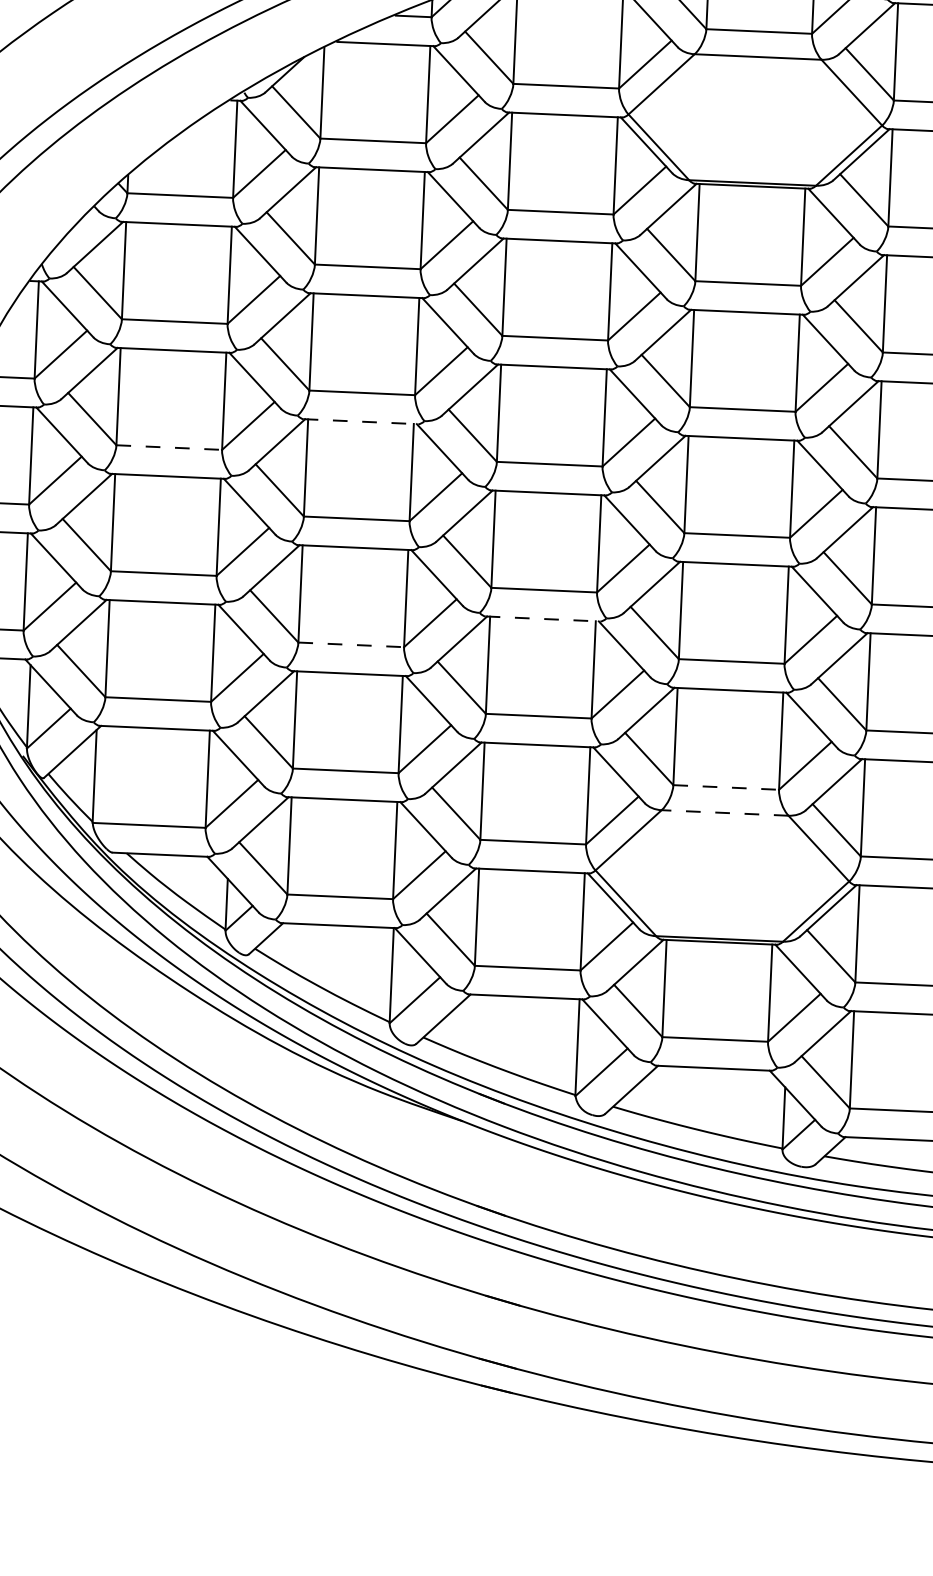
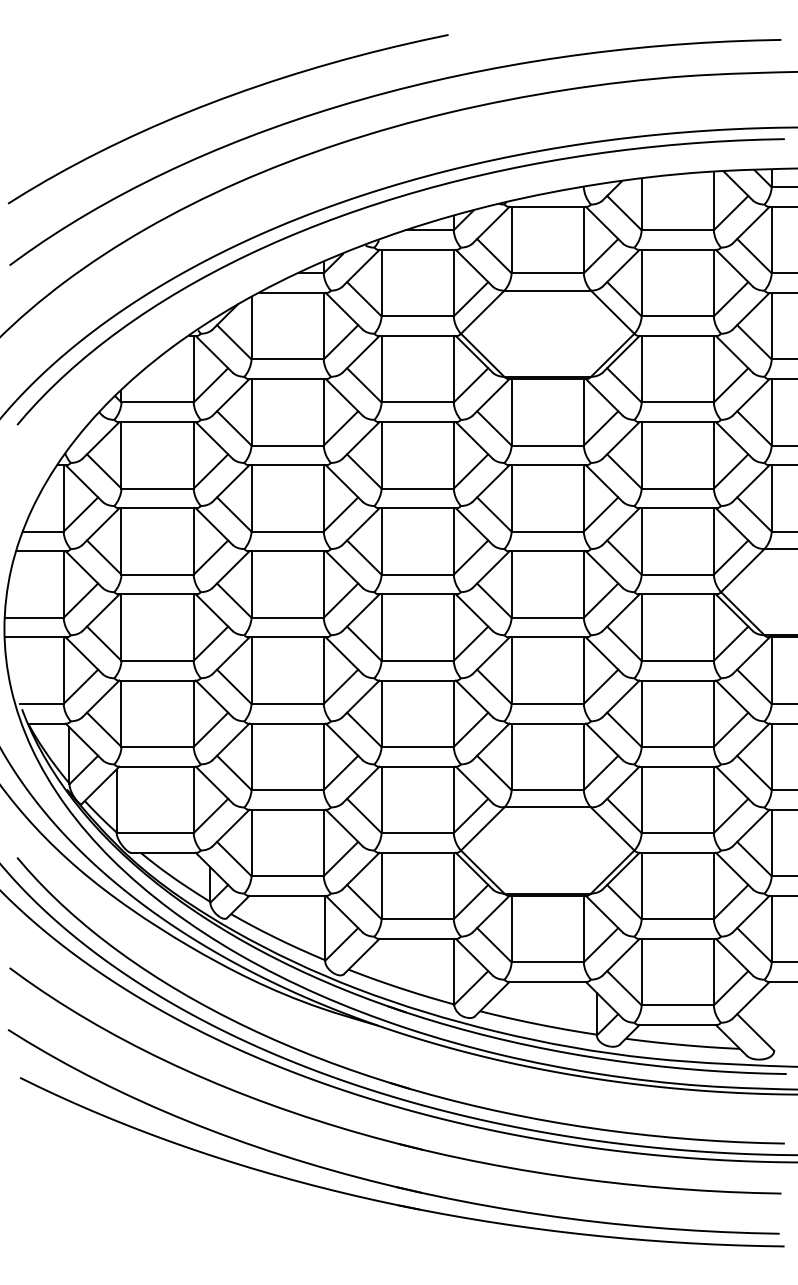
line: (362, 421) -> (288, 551), dashed -> solid
line: (170, 447) -> (158, 574), dashed -> solid
line: (544, 618) -> (418, 680), dashed -> solid
line: (352, 644) -> (288, 703), dashed -> solid
line: (727, 788) -> (548, 790), dashed -> solid
line: (724, 812) -> (547, 807), dashed -> solid

